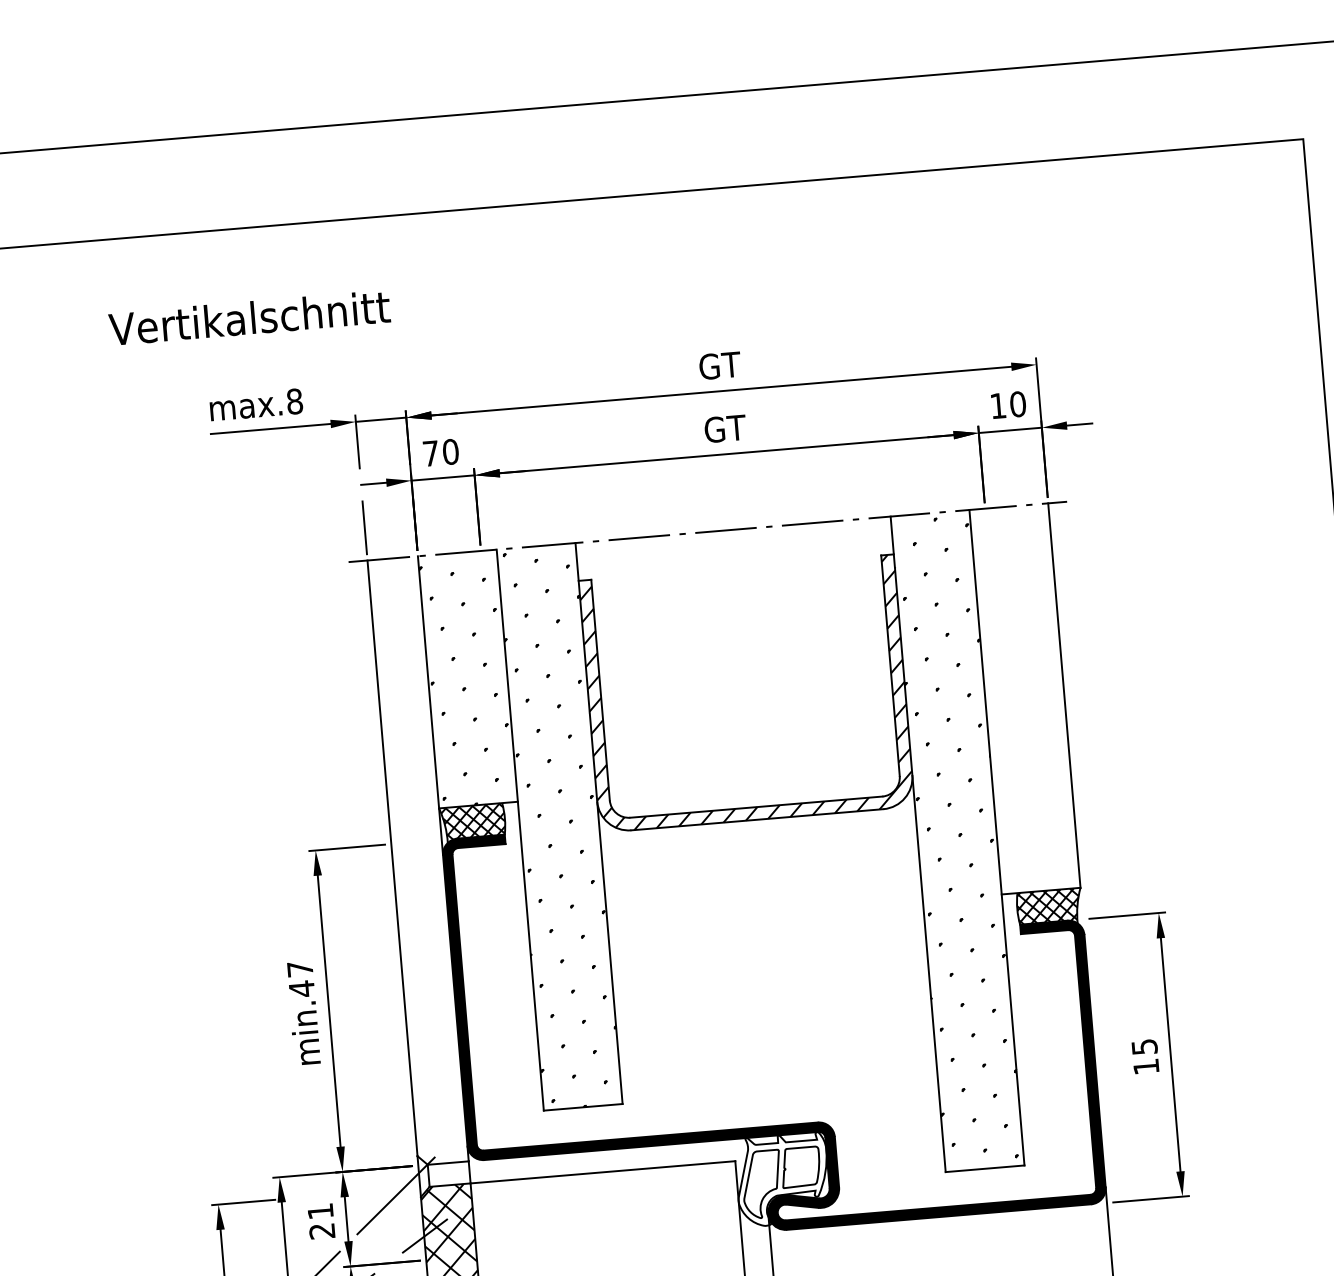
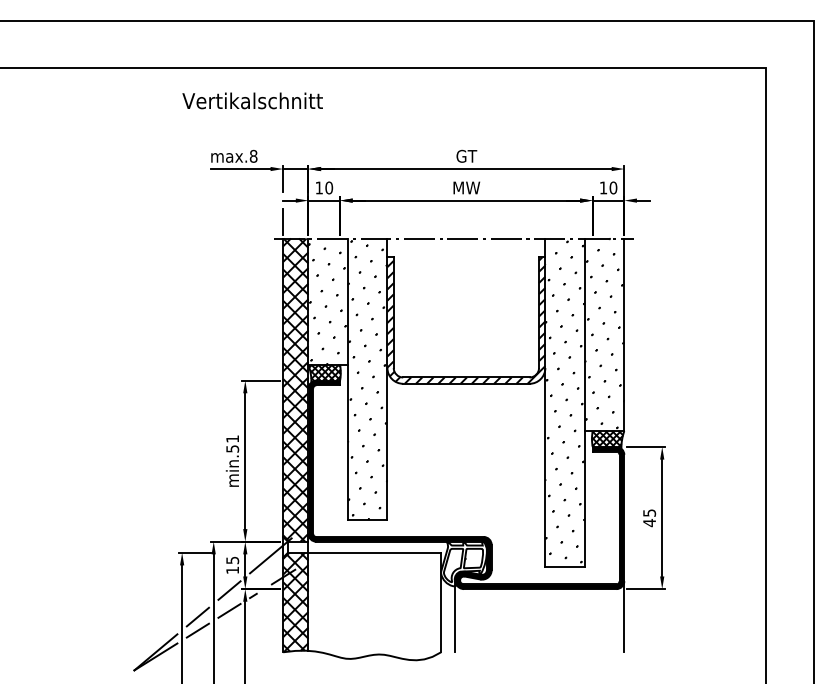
text: (249, 317) -> (252, 100), moved
text: (724, 427) -> (466, 187), GT -> MW
text: (429, 452) -> (318, 187), 70 -> 10
hatch: (1024, 696) -> (604, 333), added
hatch: (417, 859) -> (295, 389), added
text: (300, 980) -> (232, 444), min.47 -> min.51
text: (1146, 1067) -> (649, 523), 15 -> 45
text: (321, 1221) -> (232, 565), 21 -> 15

